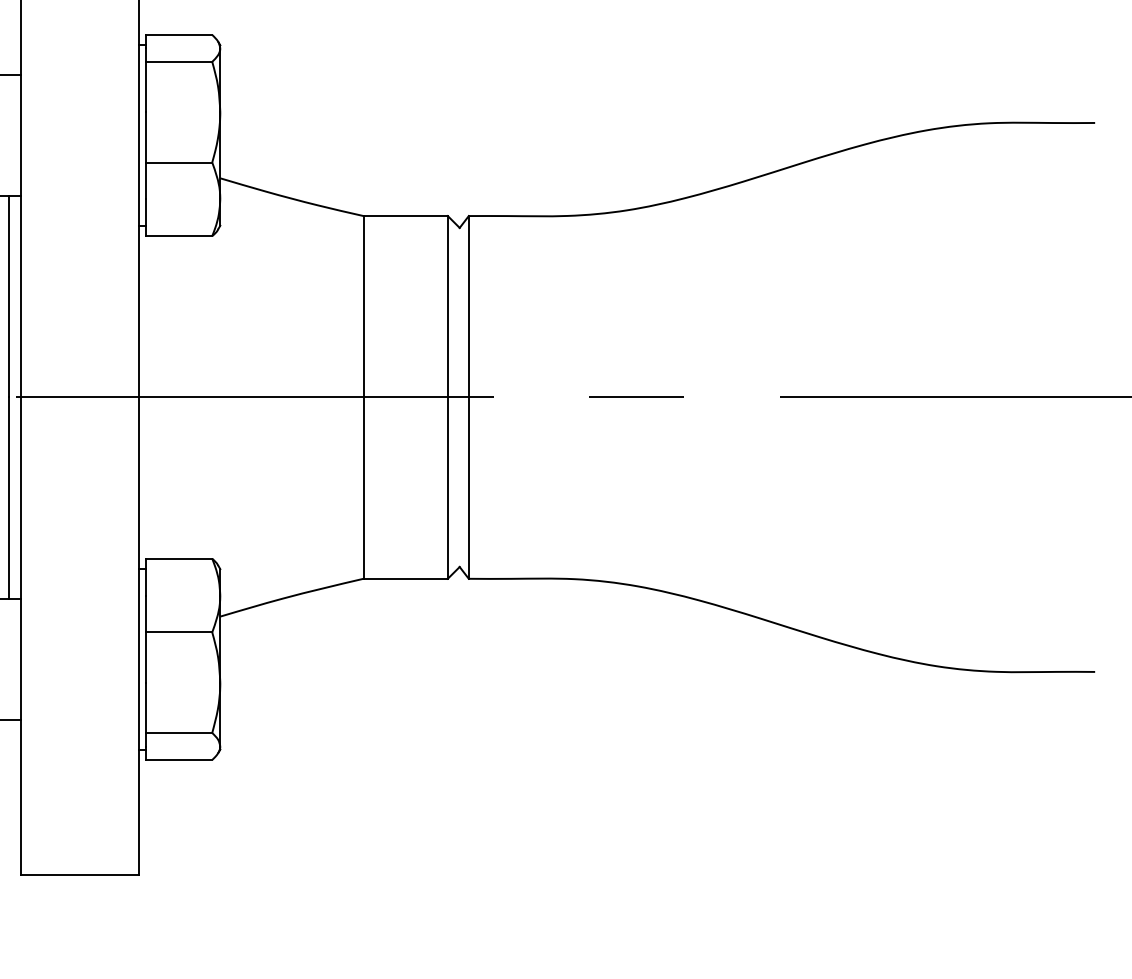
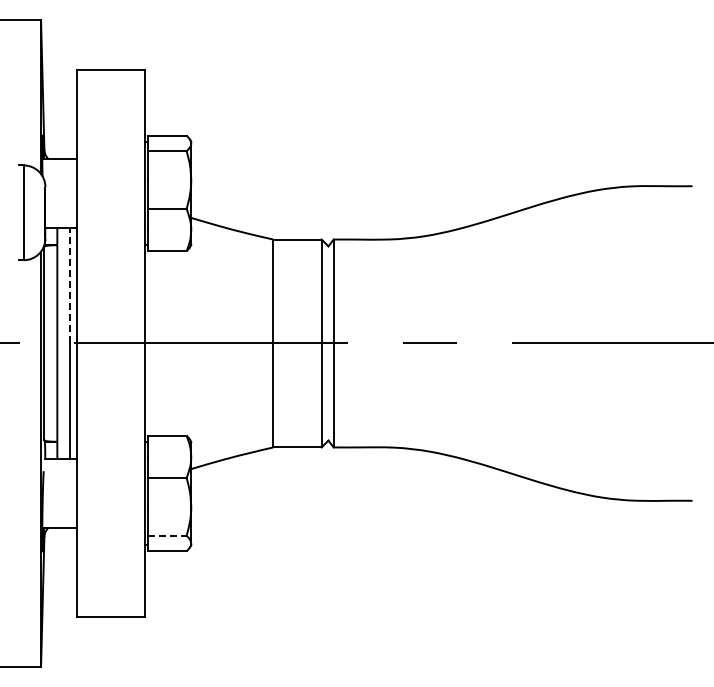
line: (9, 296) -> (70, 285), solid -> dashed
line: (180, 732) -> (168, 535), solid -> dashed

